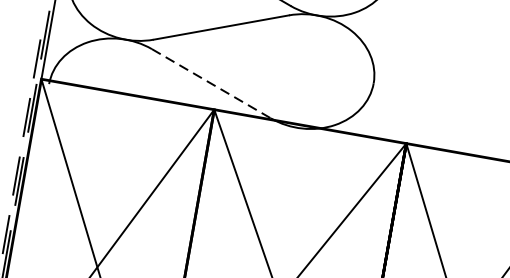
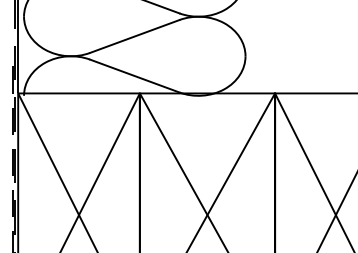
line: (210, 84) -> (134, 76), dashed -> solid

